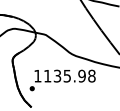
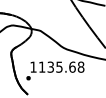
text: (82, 75) -> (72, 66), 1135.98 -> 1135.68

